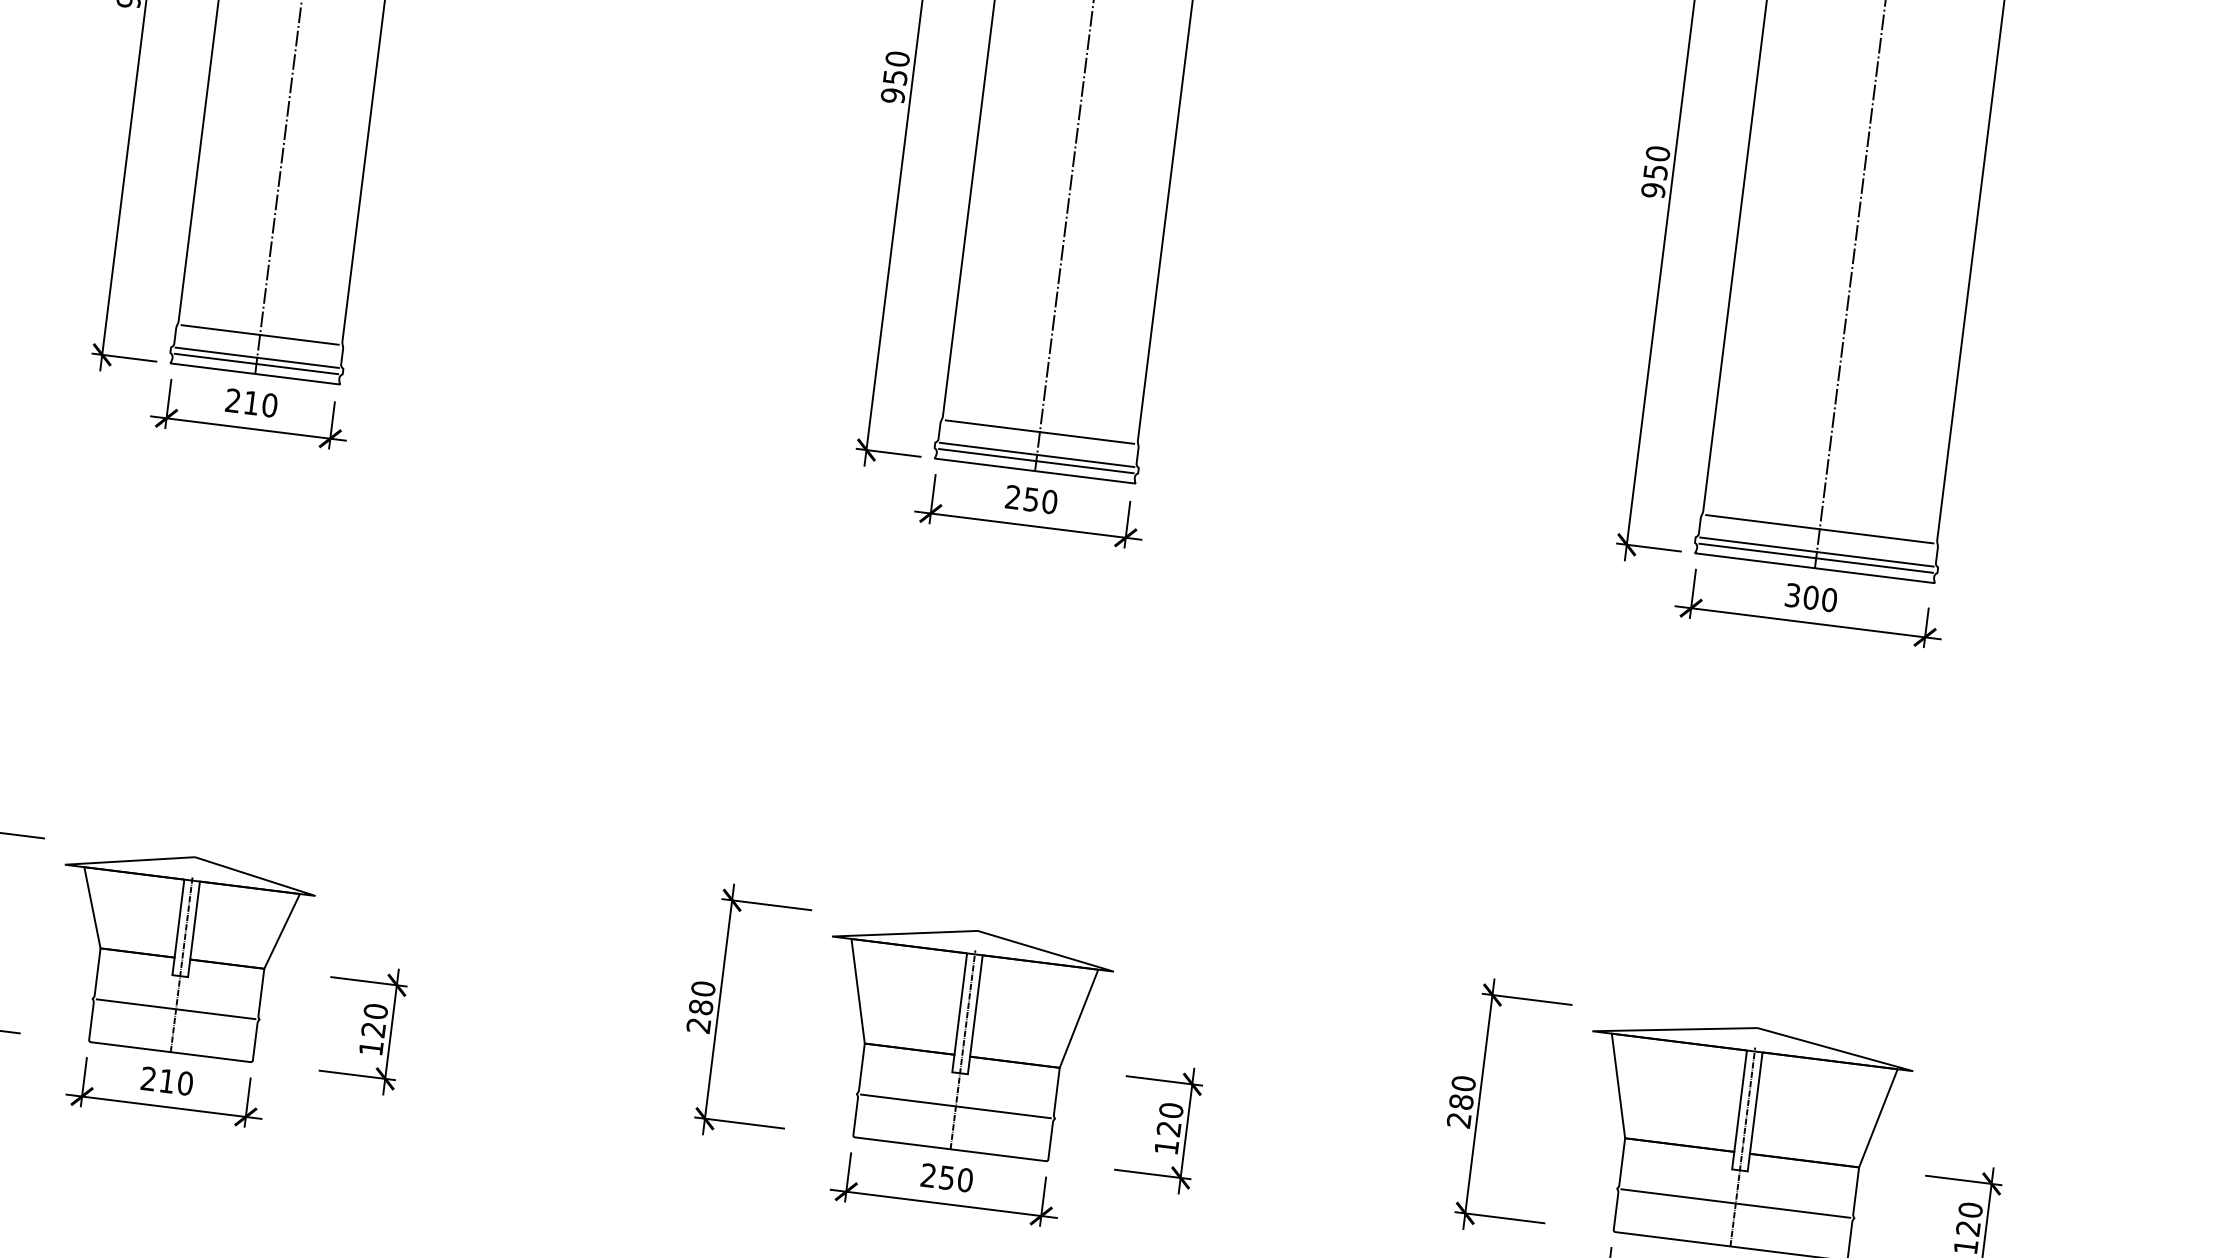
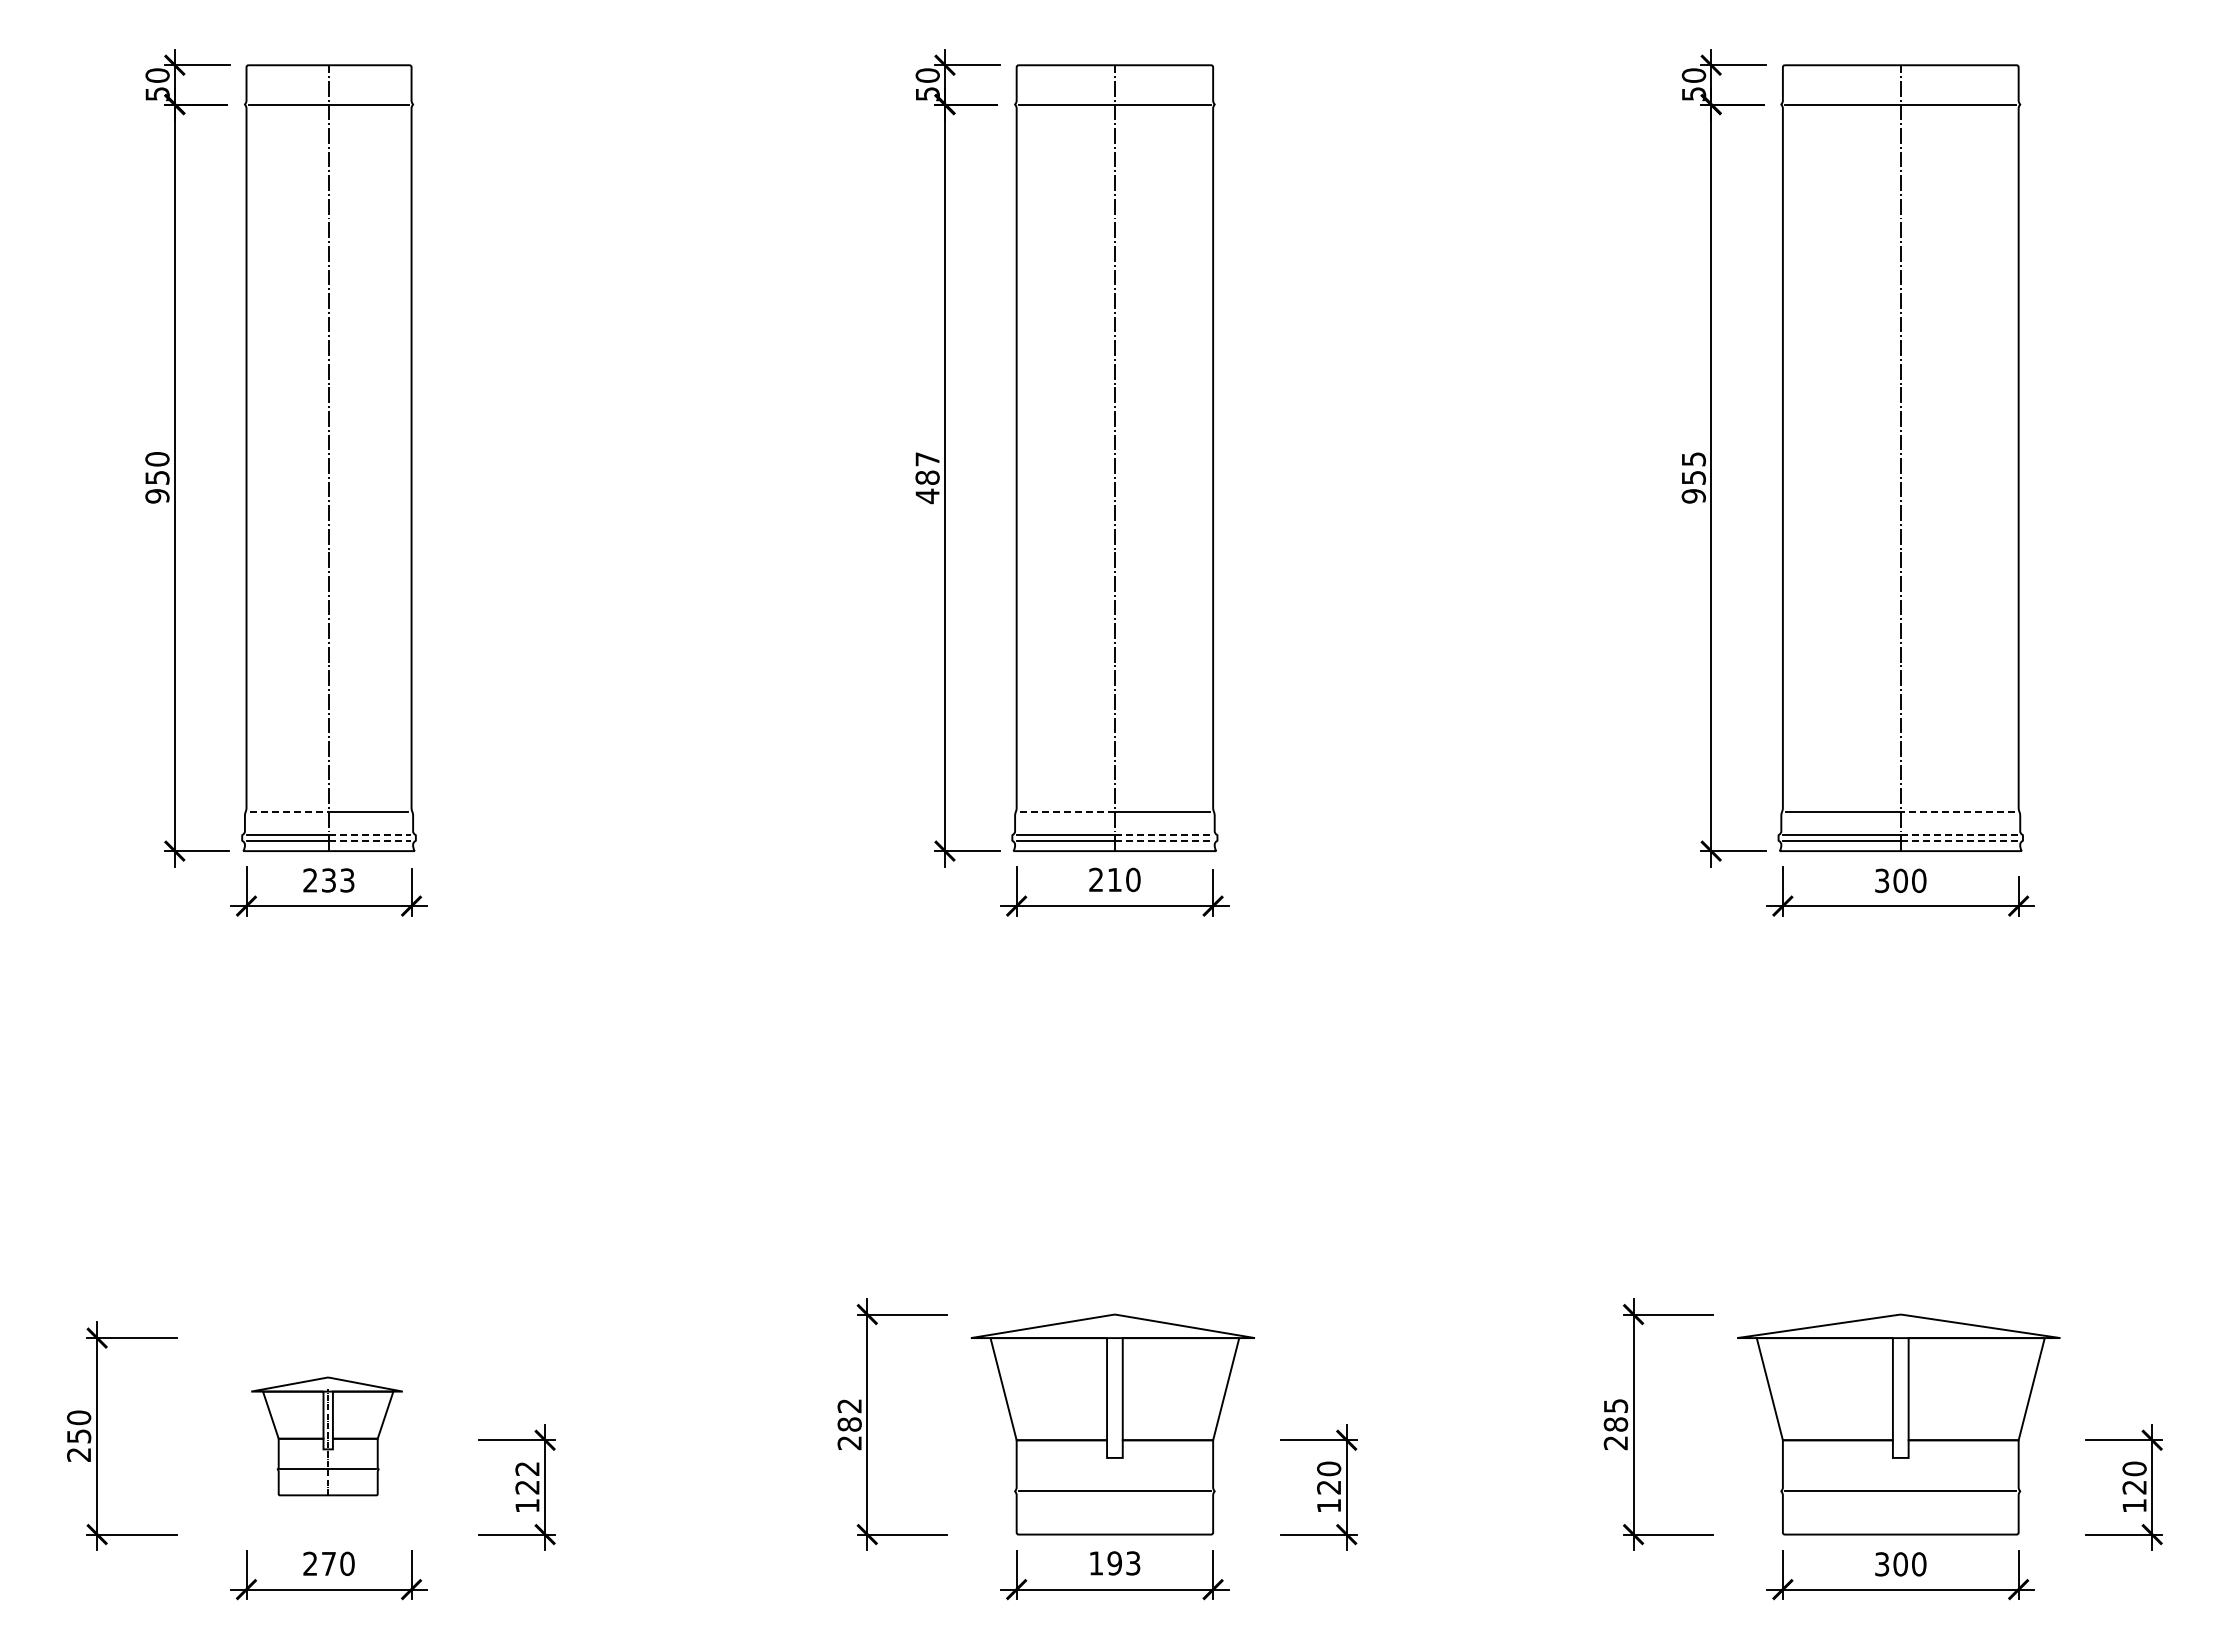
text: (895, 78) -> (927, 478), 950 -> 487
text: (1657, 153) -> (1693, 459), 950 -> 955
line: (220, 329) -> (289, 811), solid -> dashed
line: (298, 362) -> (370, 834), solid -> dashed
line: (297, 369) -> (370, 841), solid -> dashed
text: (261, 404) -> (338, 880), 210 -> 233
line: (992, 425) -> (1067, 811), solid -> dashed
line: (1085, 460) -> (1163, 834), solid -> dashed
line: (1084, 467) -> (1163, 841), solid -> dashed
text: (1031, 500) -> (1114, 880), 250 -> 210
line: (1876, 535) -> (1957, 811), solid -> dashed
line: (1875, 558) -> (1959, 834), solid -> dashed
line: (1874, 565) -> (1959, 841), solid -> dashed
part: (180, 954) -> (326, 1436), size x0.6
text: (703, 988) -> (849, 1405), 280 -> 282
text: (375, 1011) -> (527, 1468), 120 -> 122
line: (962, 1049) -> (1114, 1434), removed
text: (166, 1080) -> (328, 1563), 210 -> 270
text: (1463, 1083) -> (1615, 1405), 280 -> 285
line: (1742, 1147) -> (1900, 1434), removed
text: (946, 1177) -> (1114, 1563), 250 -> 193

